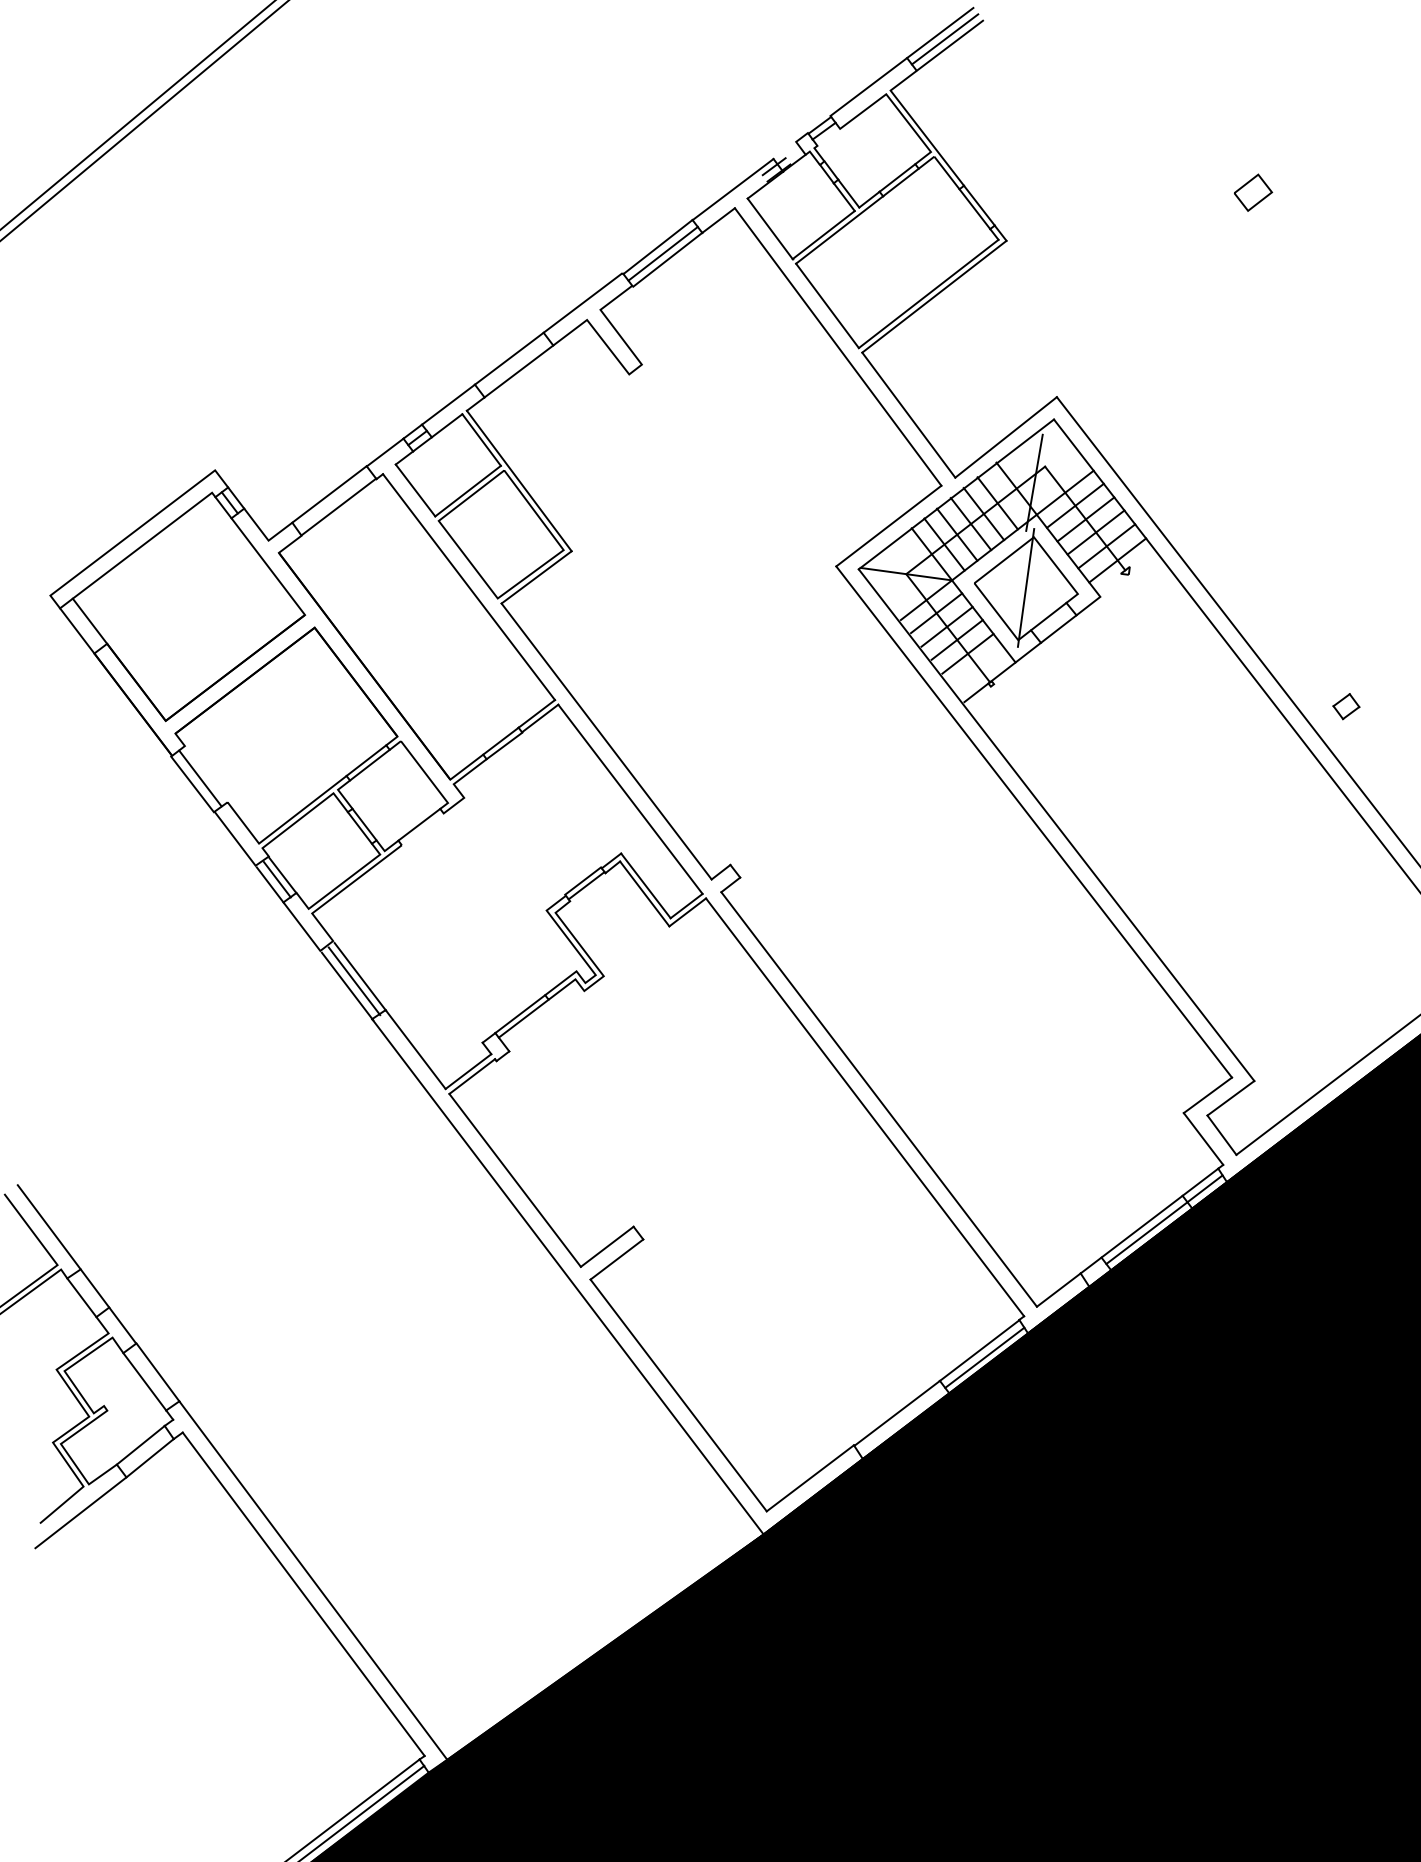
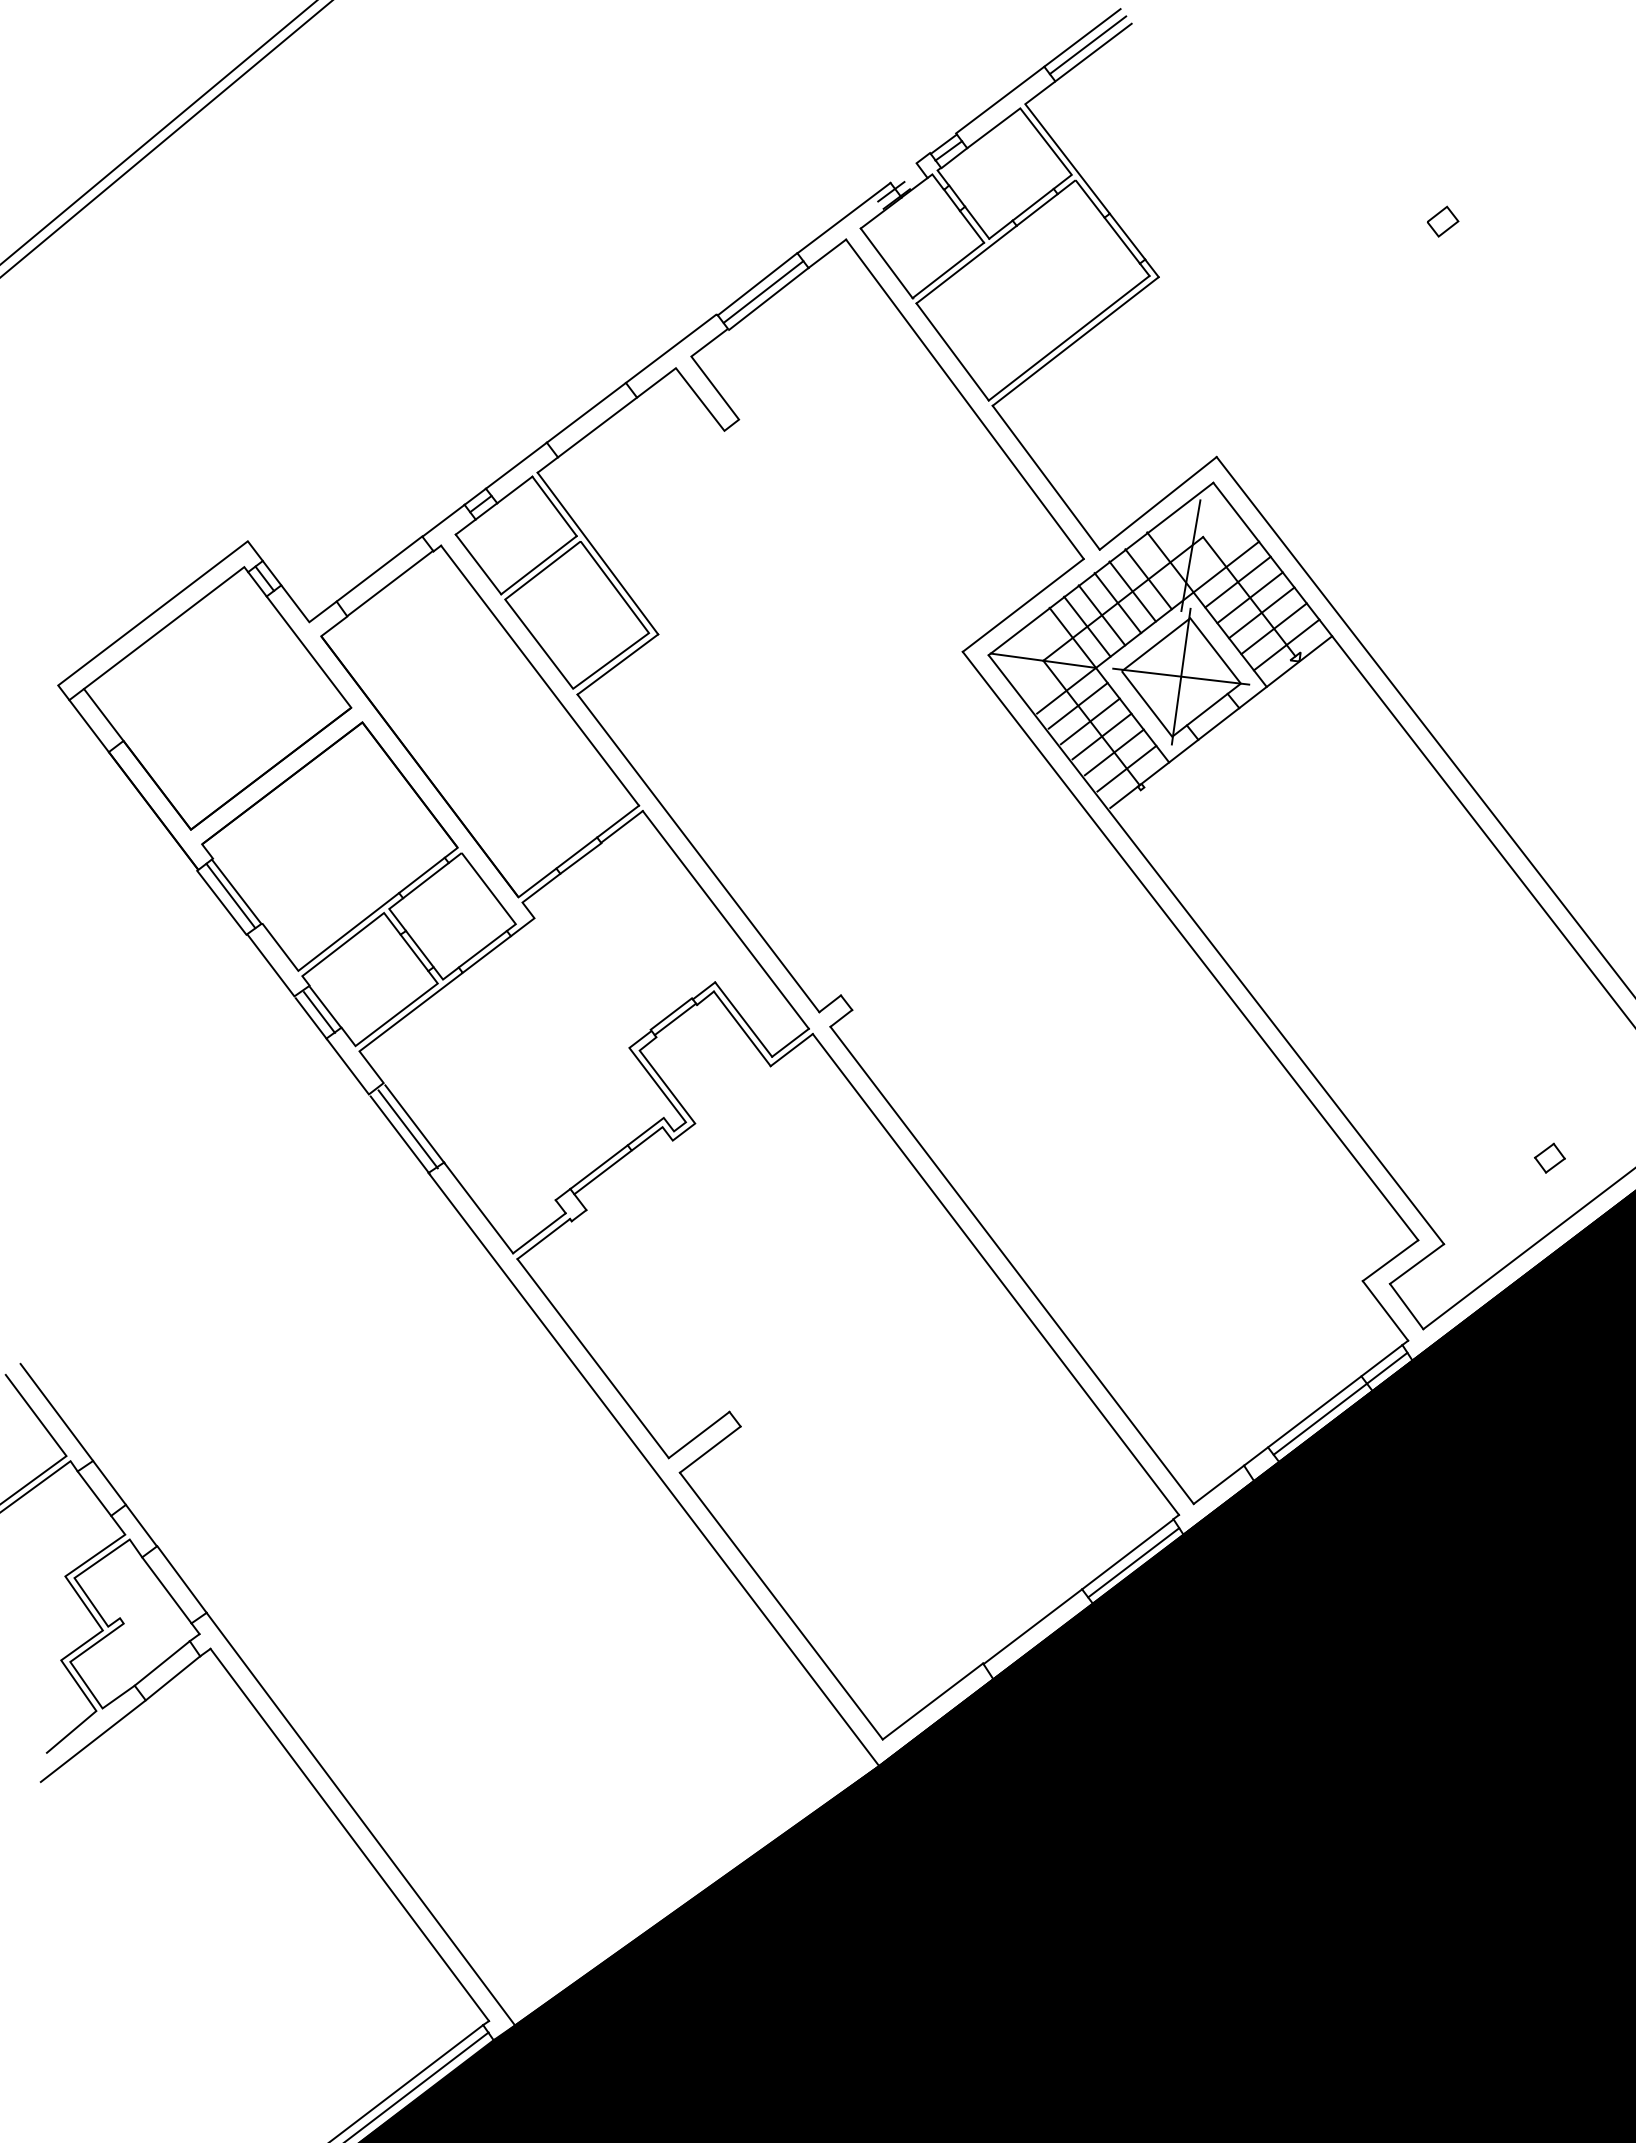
line: (829, 137) -> (954, 158), added
part: (1253, 192) -> (1443, 221), size x0.71
line: (1128, 574) -> (1299, 661), added
line: (1026, 587) -> (1181, 676), added
line: (978, 667) -> (1126, 768), added
part: (1346, 705) -> (1549, 1157), moved
line: (205, 774) -> (236, 891), added
line: (422, 829) -> (486, 954), added

